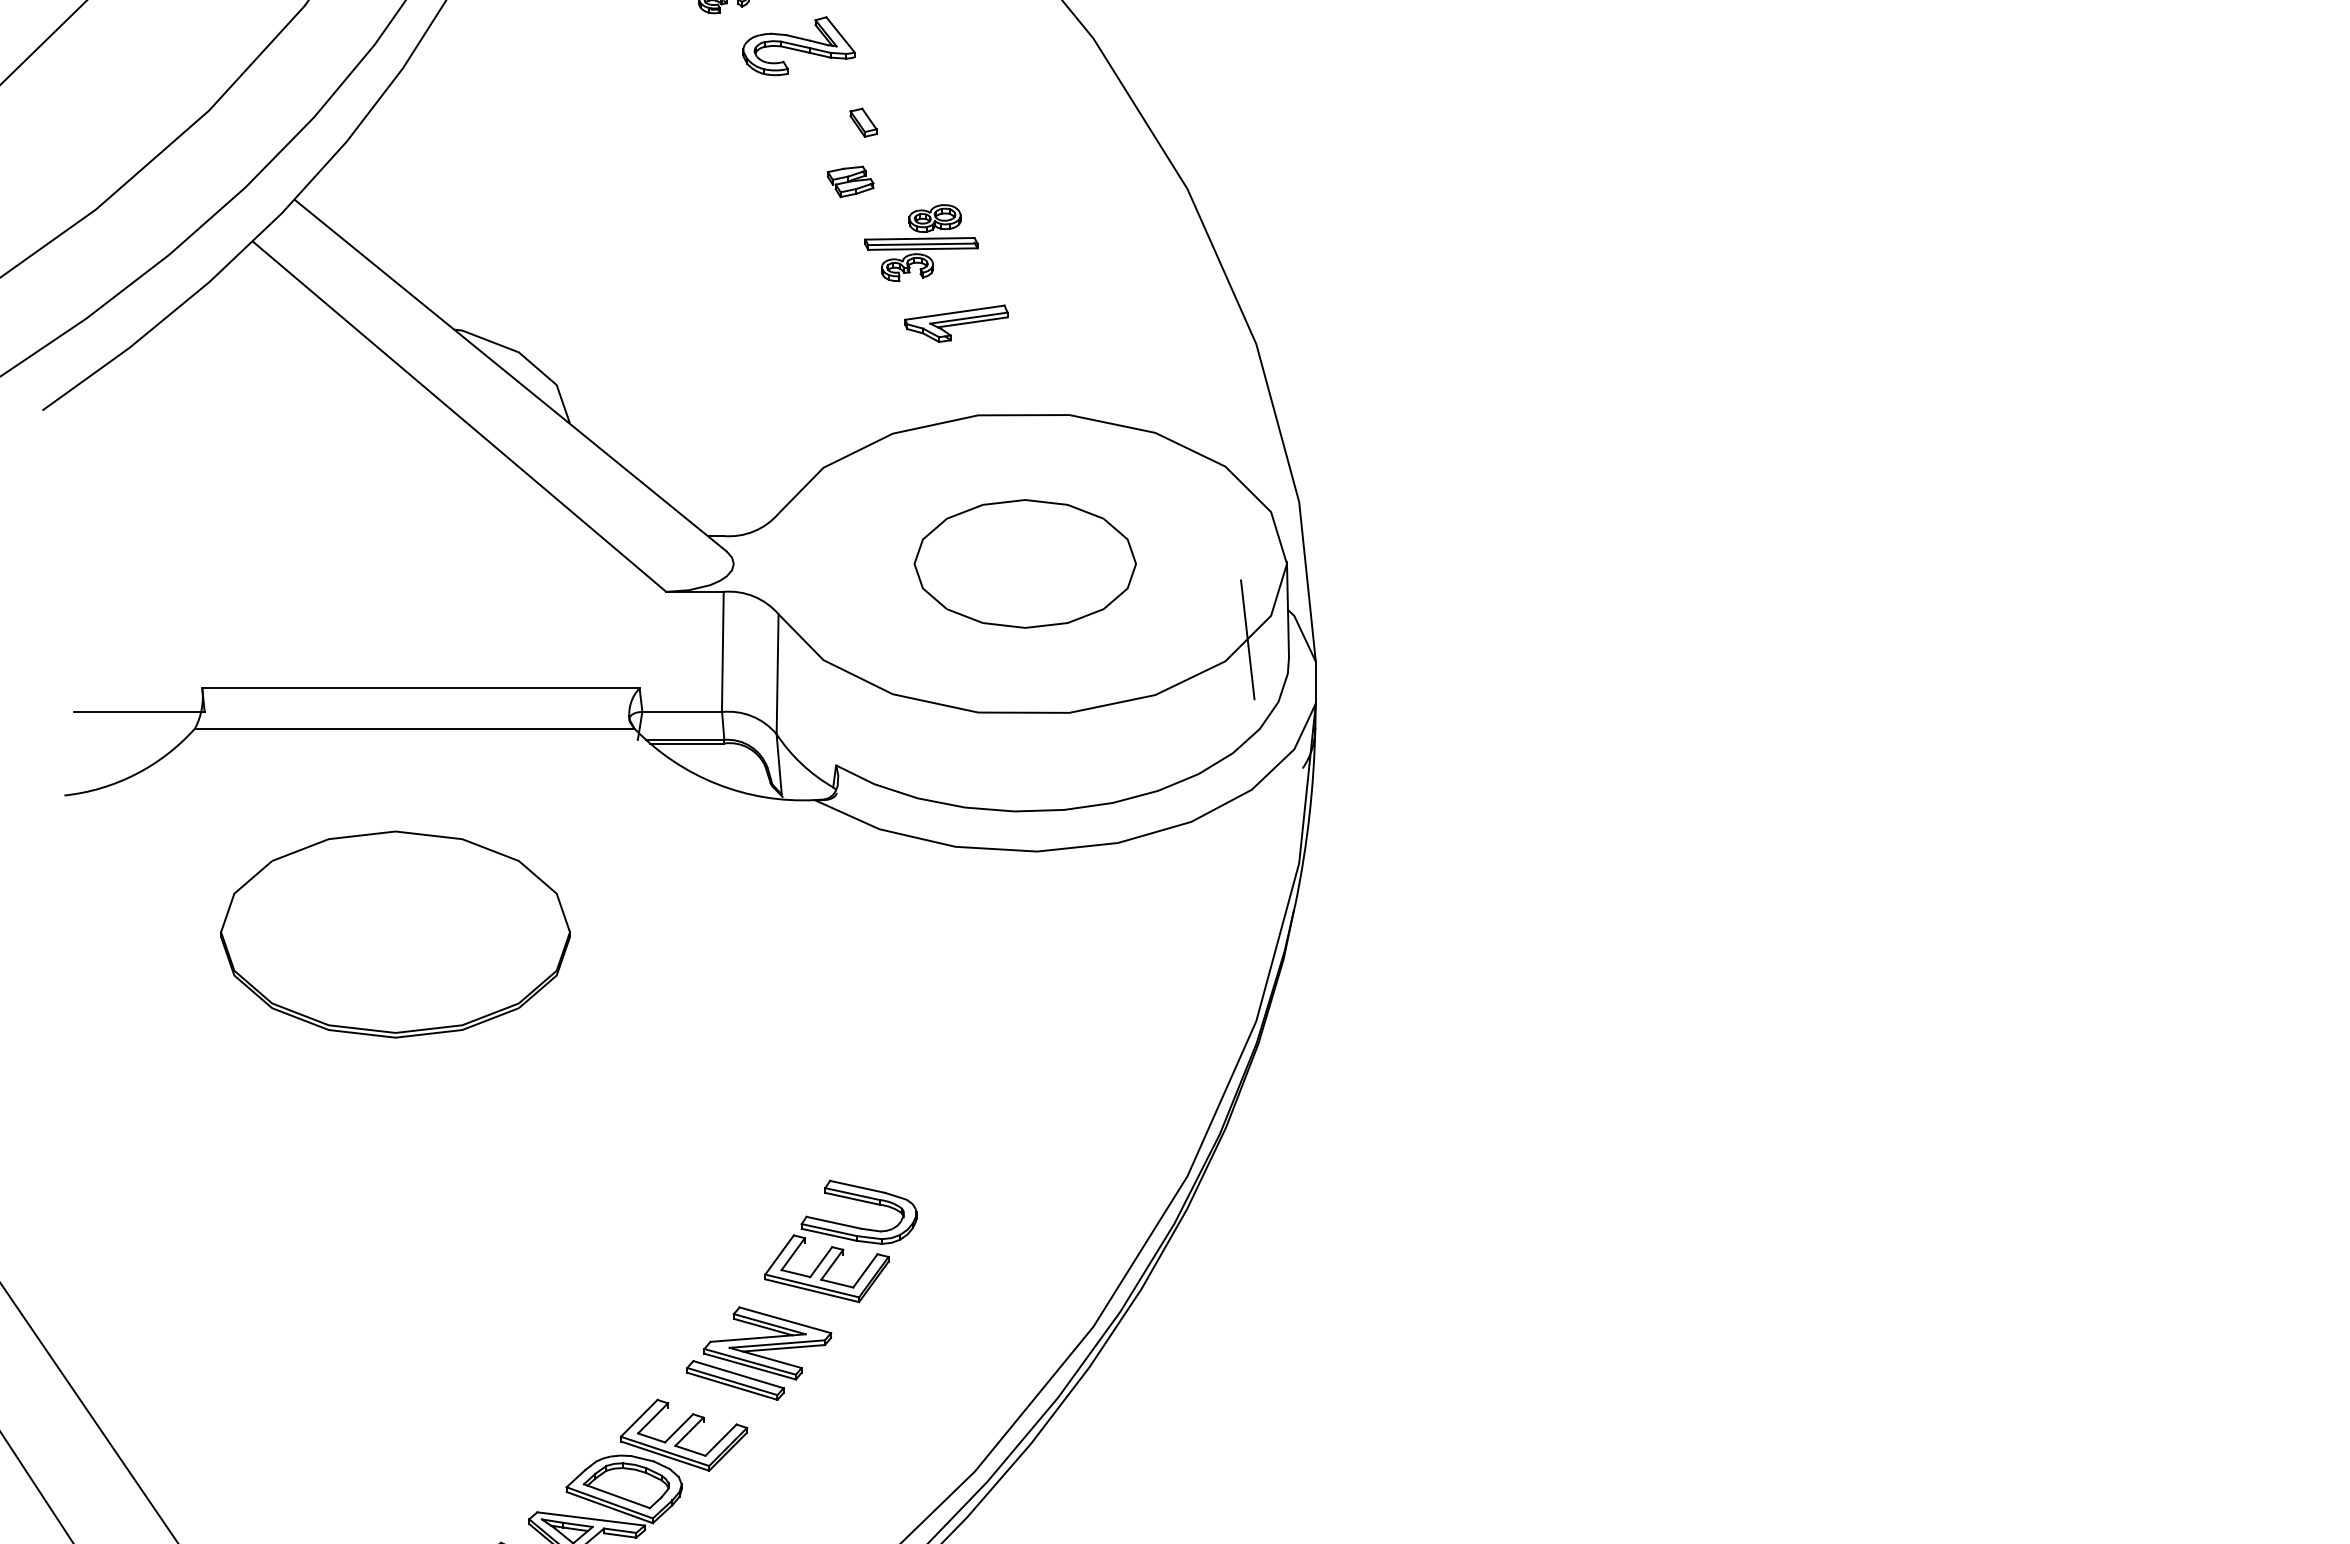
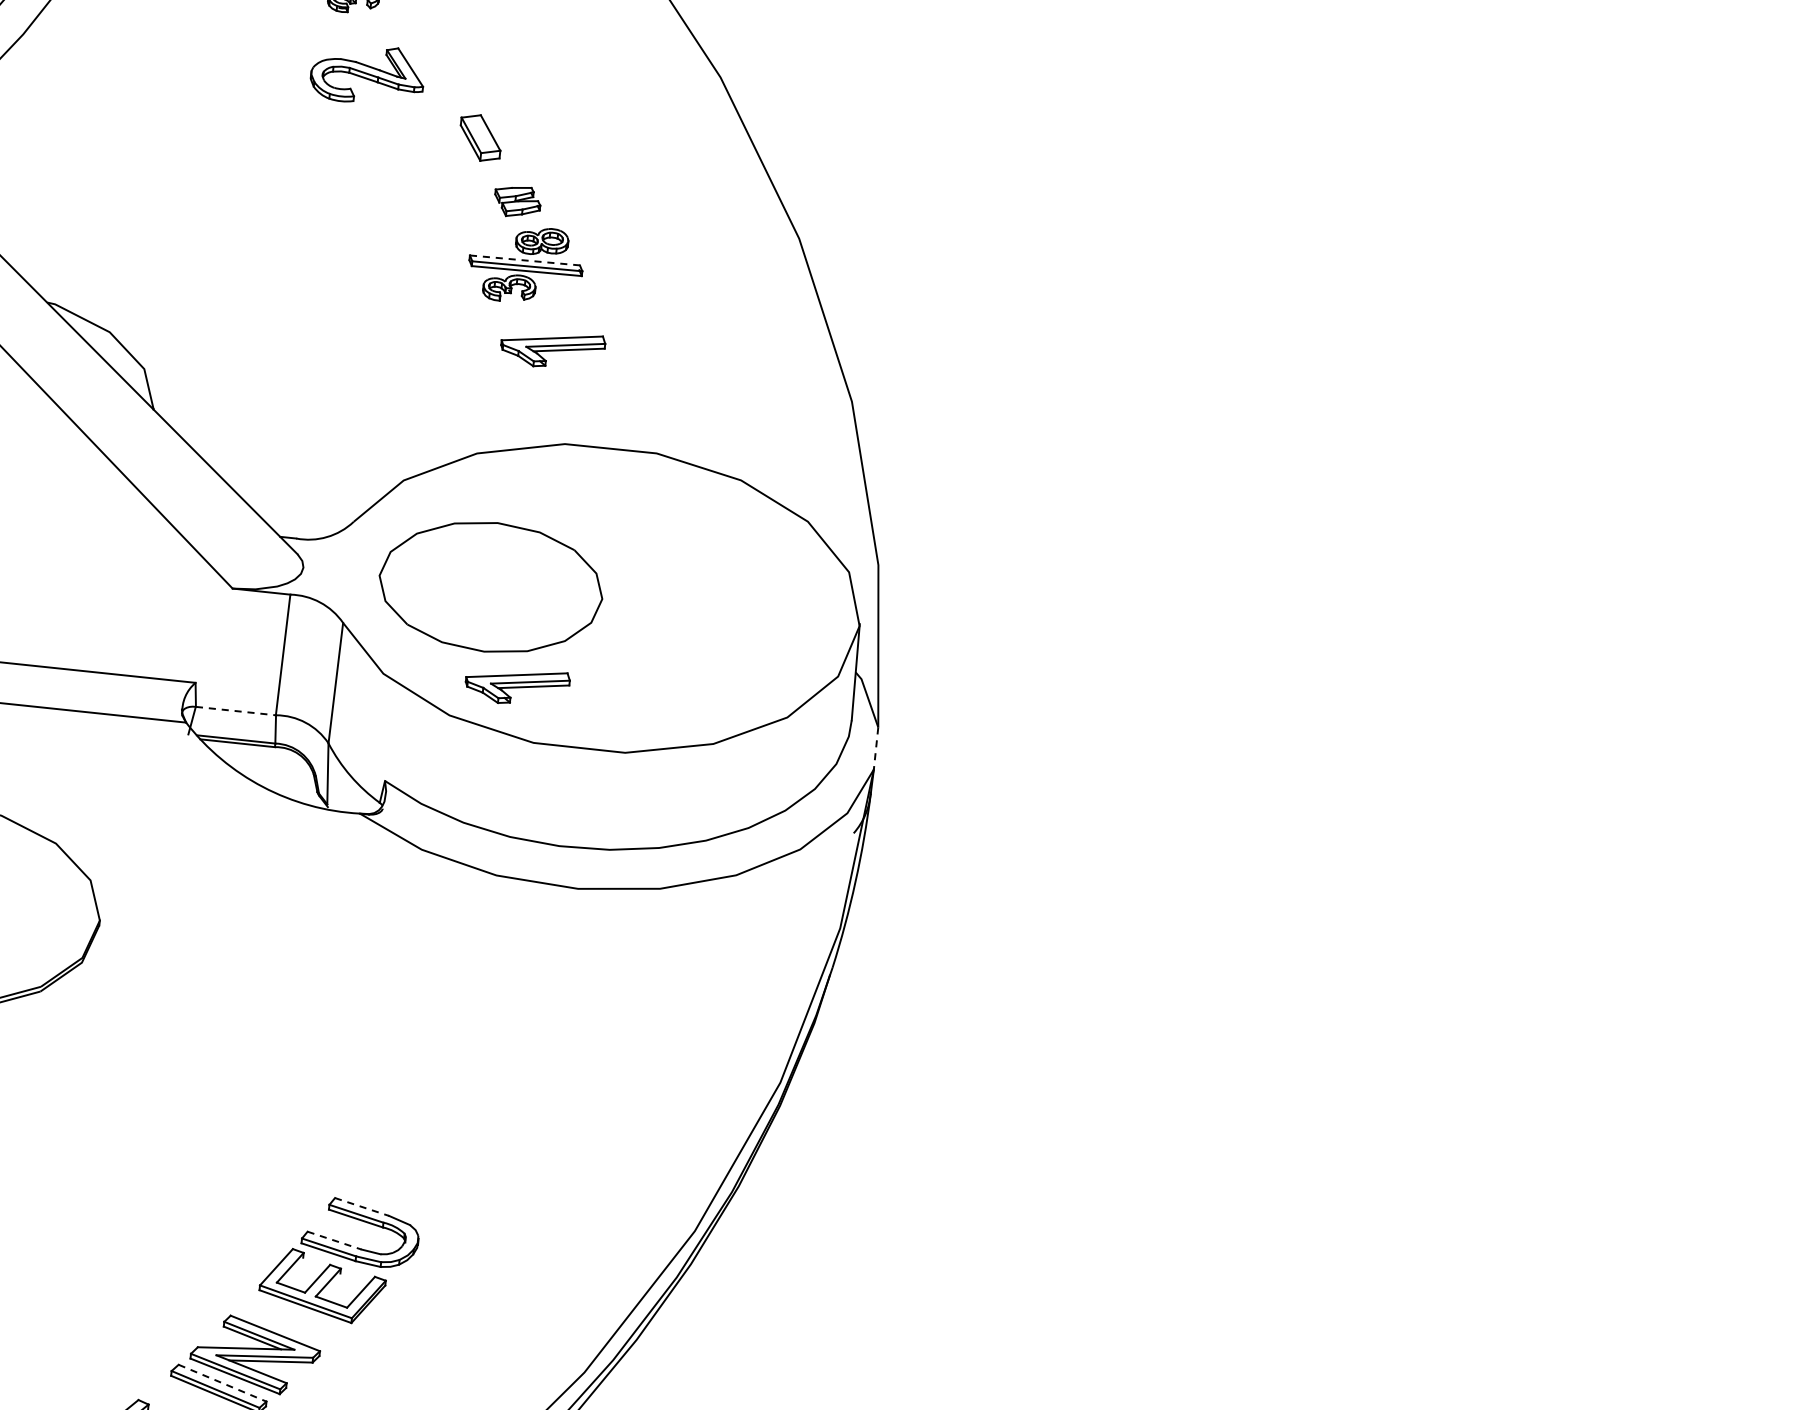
part: (798, 46) -> (367, 74), moved
part: (863, 122) -> (480, 137), size x1.6
part: (850, 181) -> (517, 201), moved
line: (919, 238) -> (524, 260), solid -> dashed
part: (1024, 563) -> (490, 586), moved
line: (1247, 639) -> (811, 697), removed
part: (956, 658) -> (517, 686), added
line: (1315, 682) -> (875, 748), solid -> dashed
line: (682, 712) -> (236, 711), solid -> dashed
line: (858, 1186) -> (363, 1206), solid -> dashed
line: (834, 1222) -> (335, 1240), solid -> dashed
line: (739, 1374) -> (223, 1383), solid -> dashed

